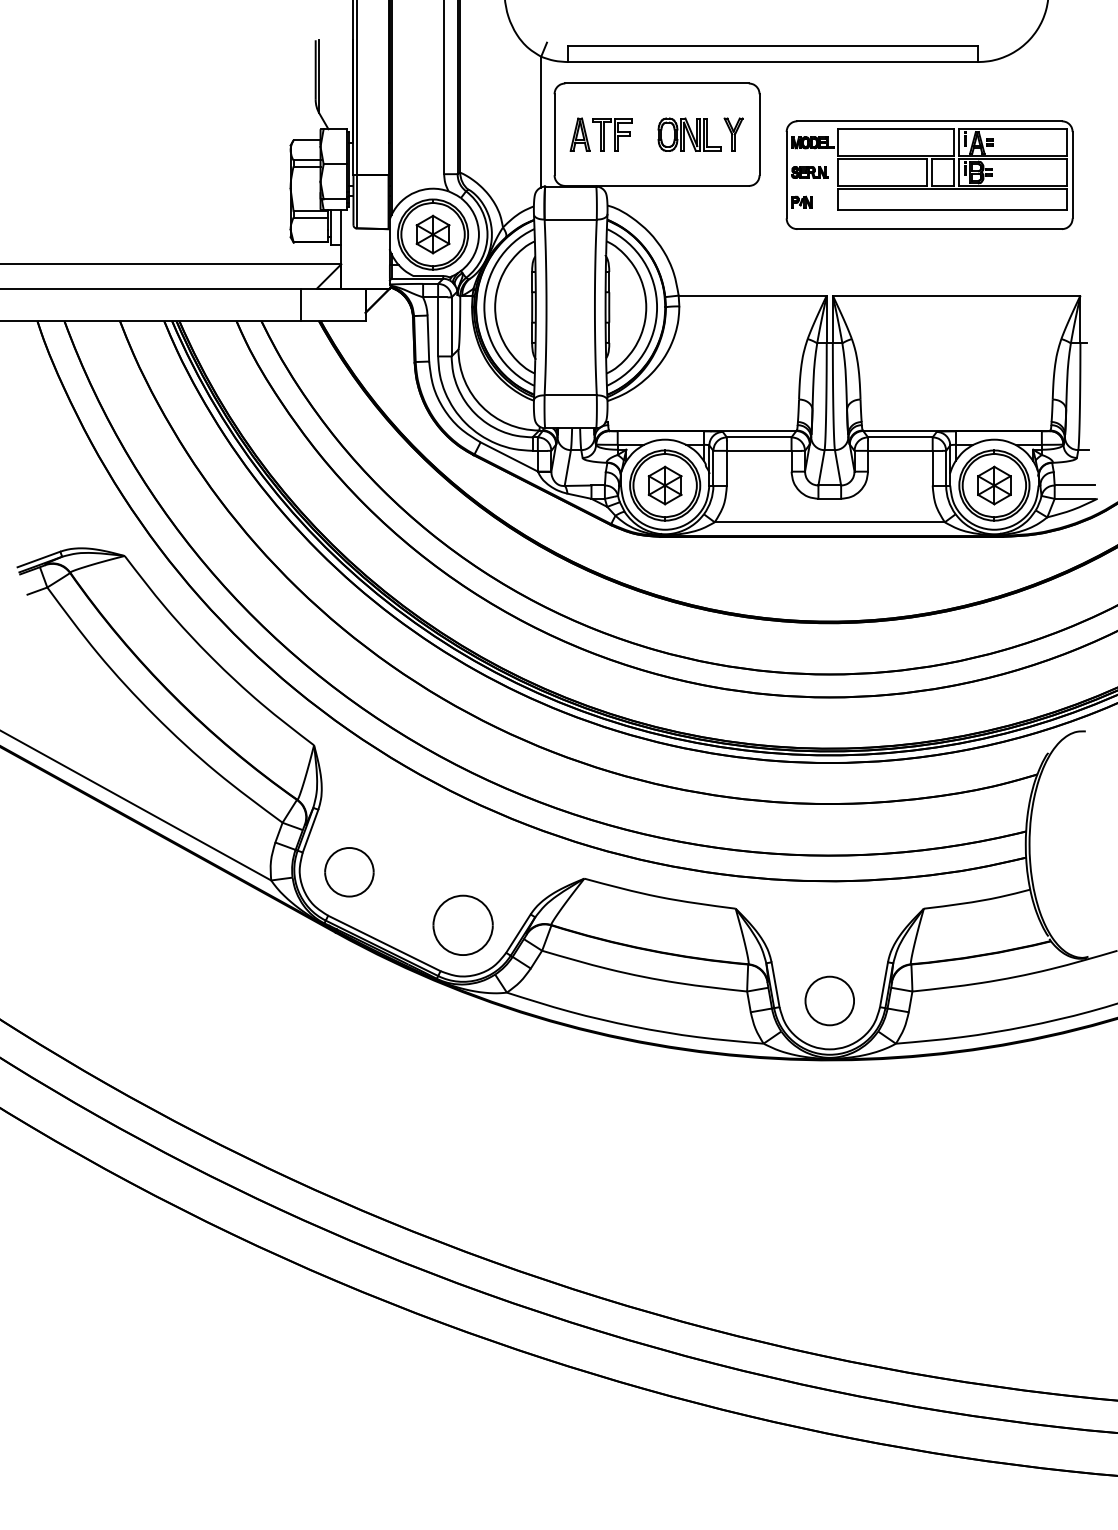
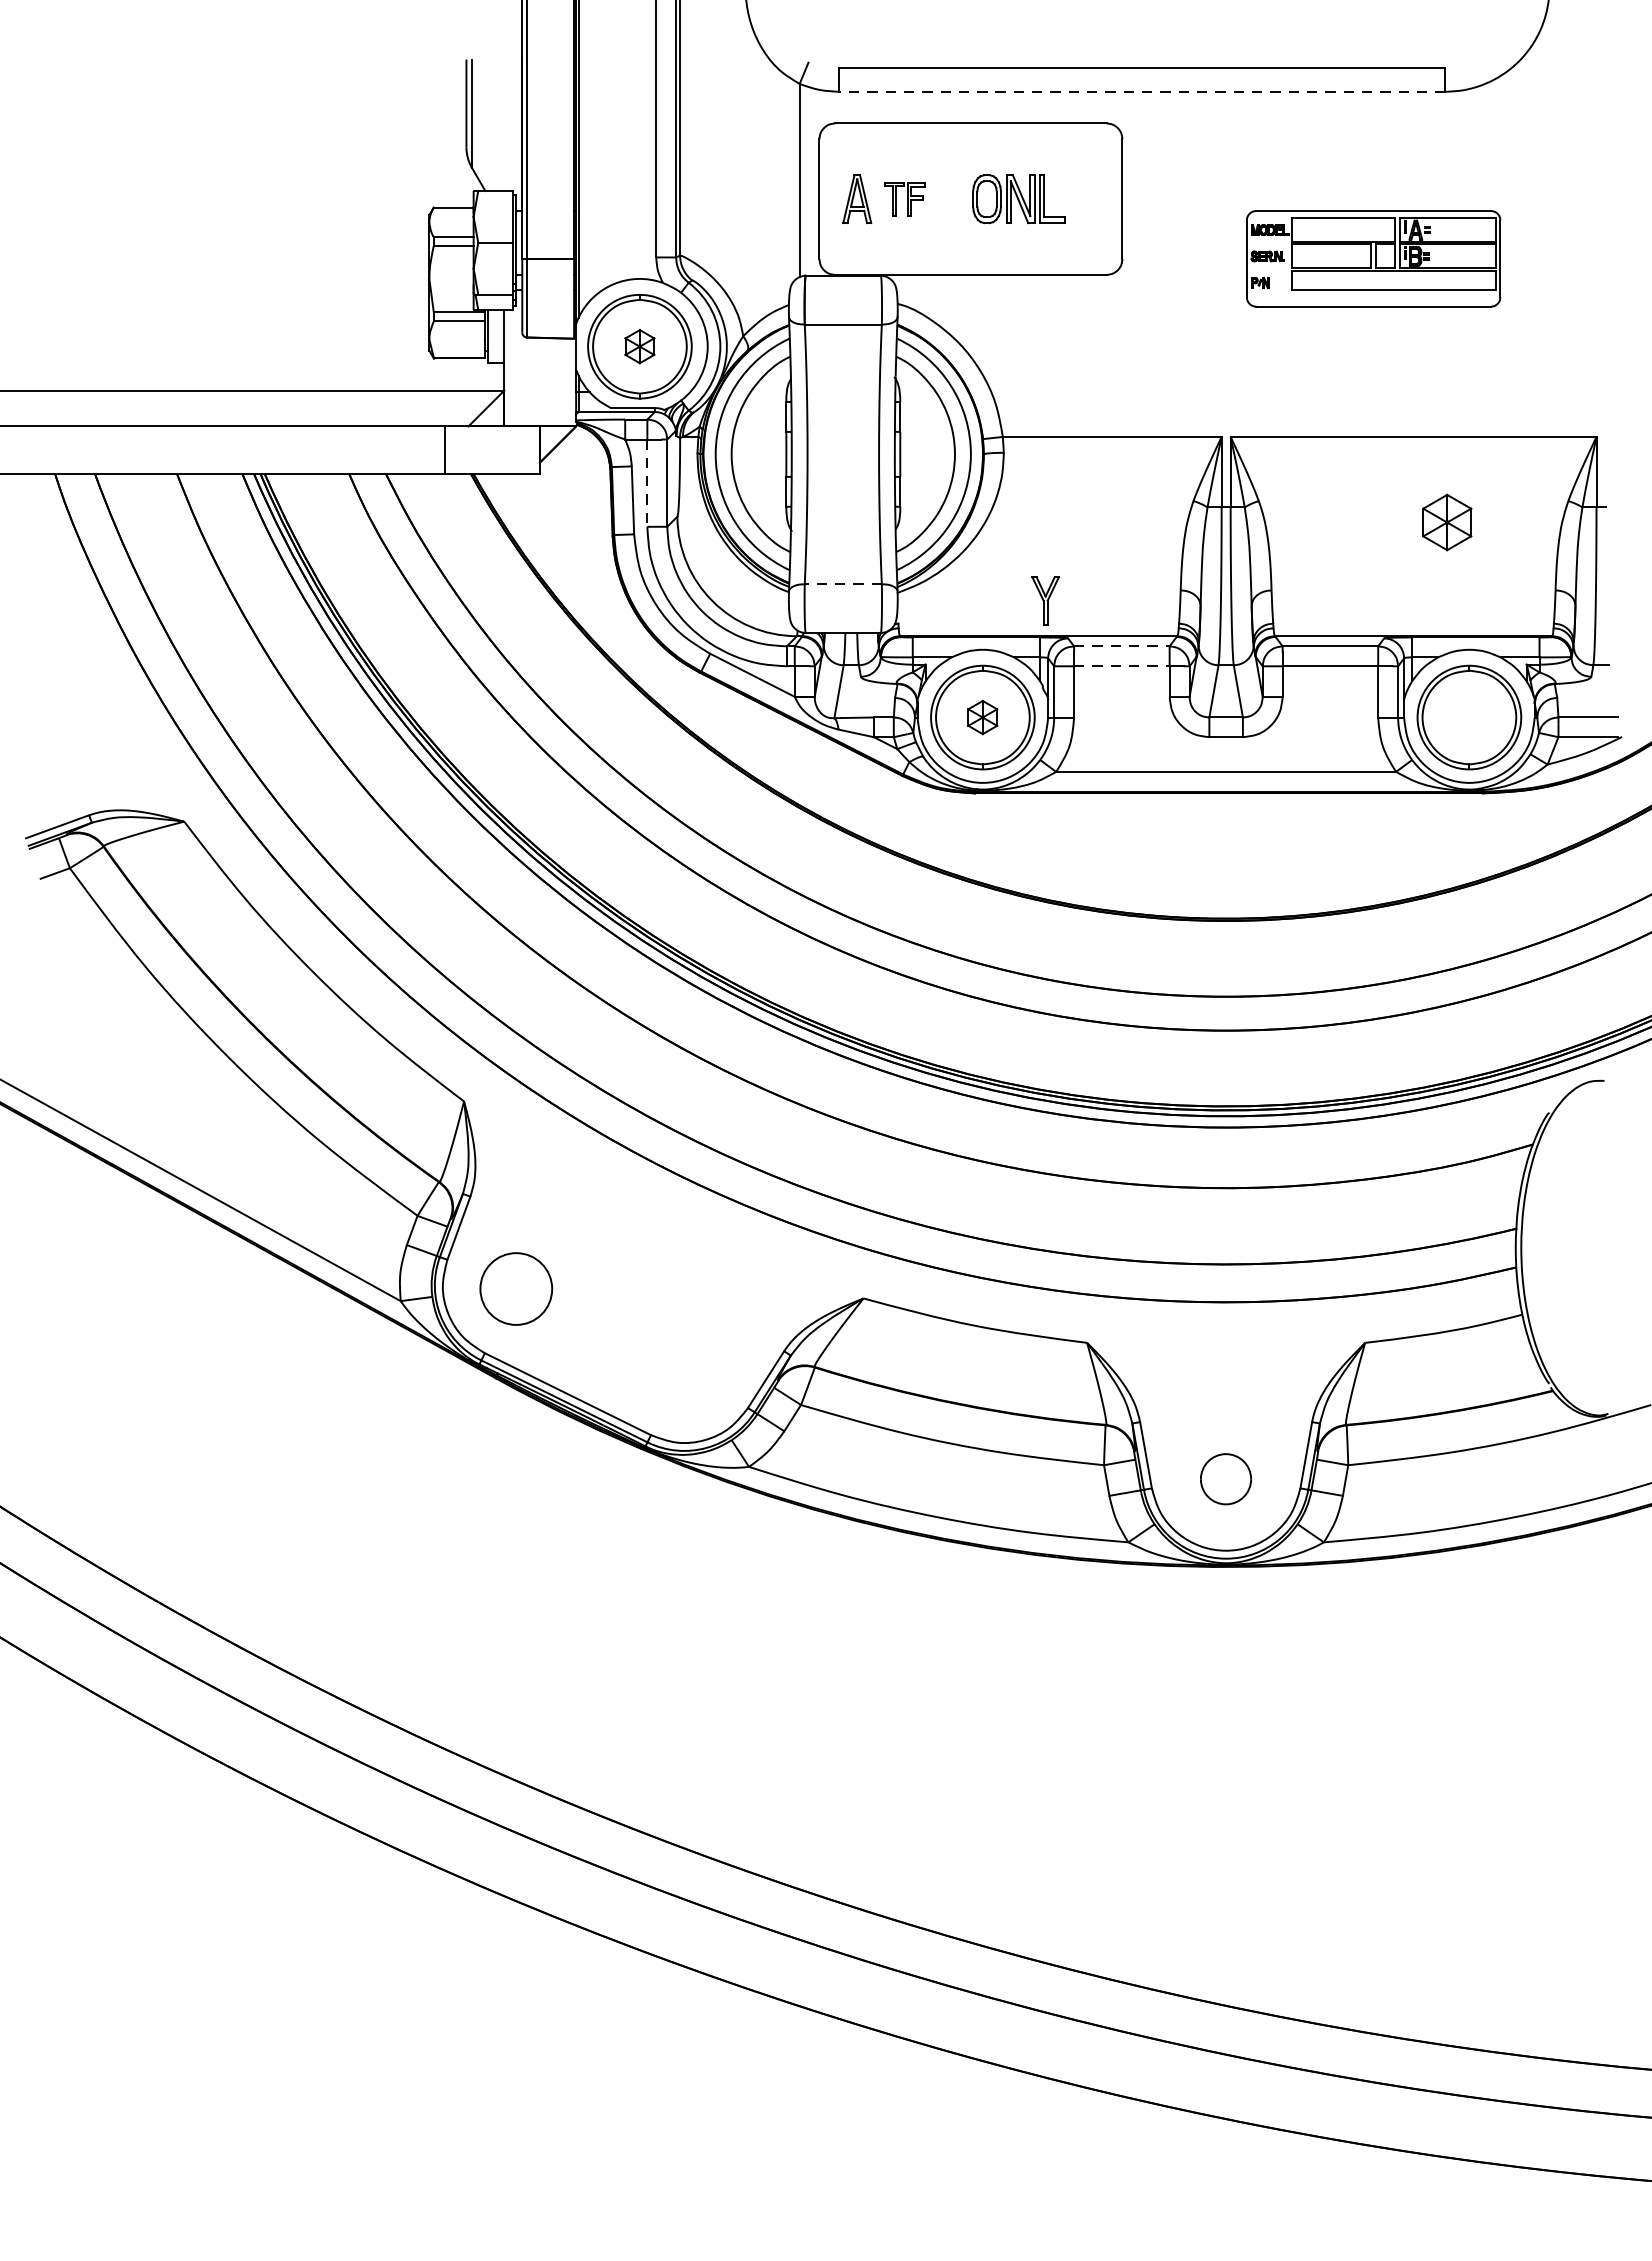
line: (772, 62) -> (1141, 92), solid -> dashed
part: (612, 134) -> (905, 198), size x0.7
part: (733, 134) -> (1045, 600), moved
part: (929, 174) -> (1373, 257), size x0.6
part: (432, 234) -> (639, 346), size x0.6
line: (438, 326) -> (647, 482), solid -> dashed
line: (570, 395) -> (842, 584), solid -> dashed
line: (759, 437) -> (1122, 646), solid -> dashed
line: (759, 450) -> (1122, 665), solid -> dashed
part: (664, 485) -> (981, 717), size x0.6
part: (994, 485) -> (1447, 522), moved
part: (462, 924) -> (683, 1366), removed
part: (829, 1000) -> (1225, 1478), size x0.7

